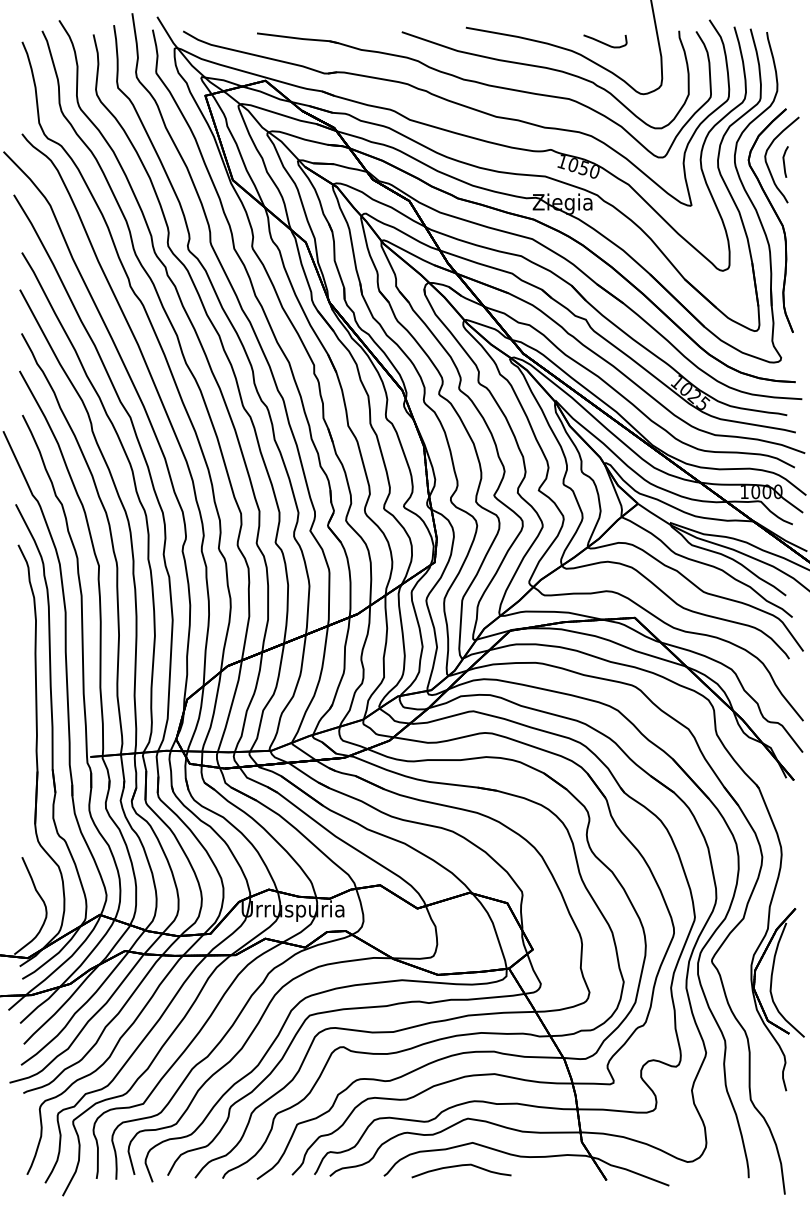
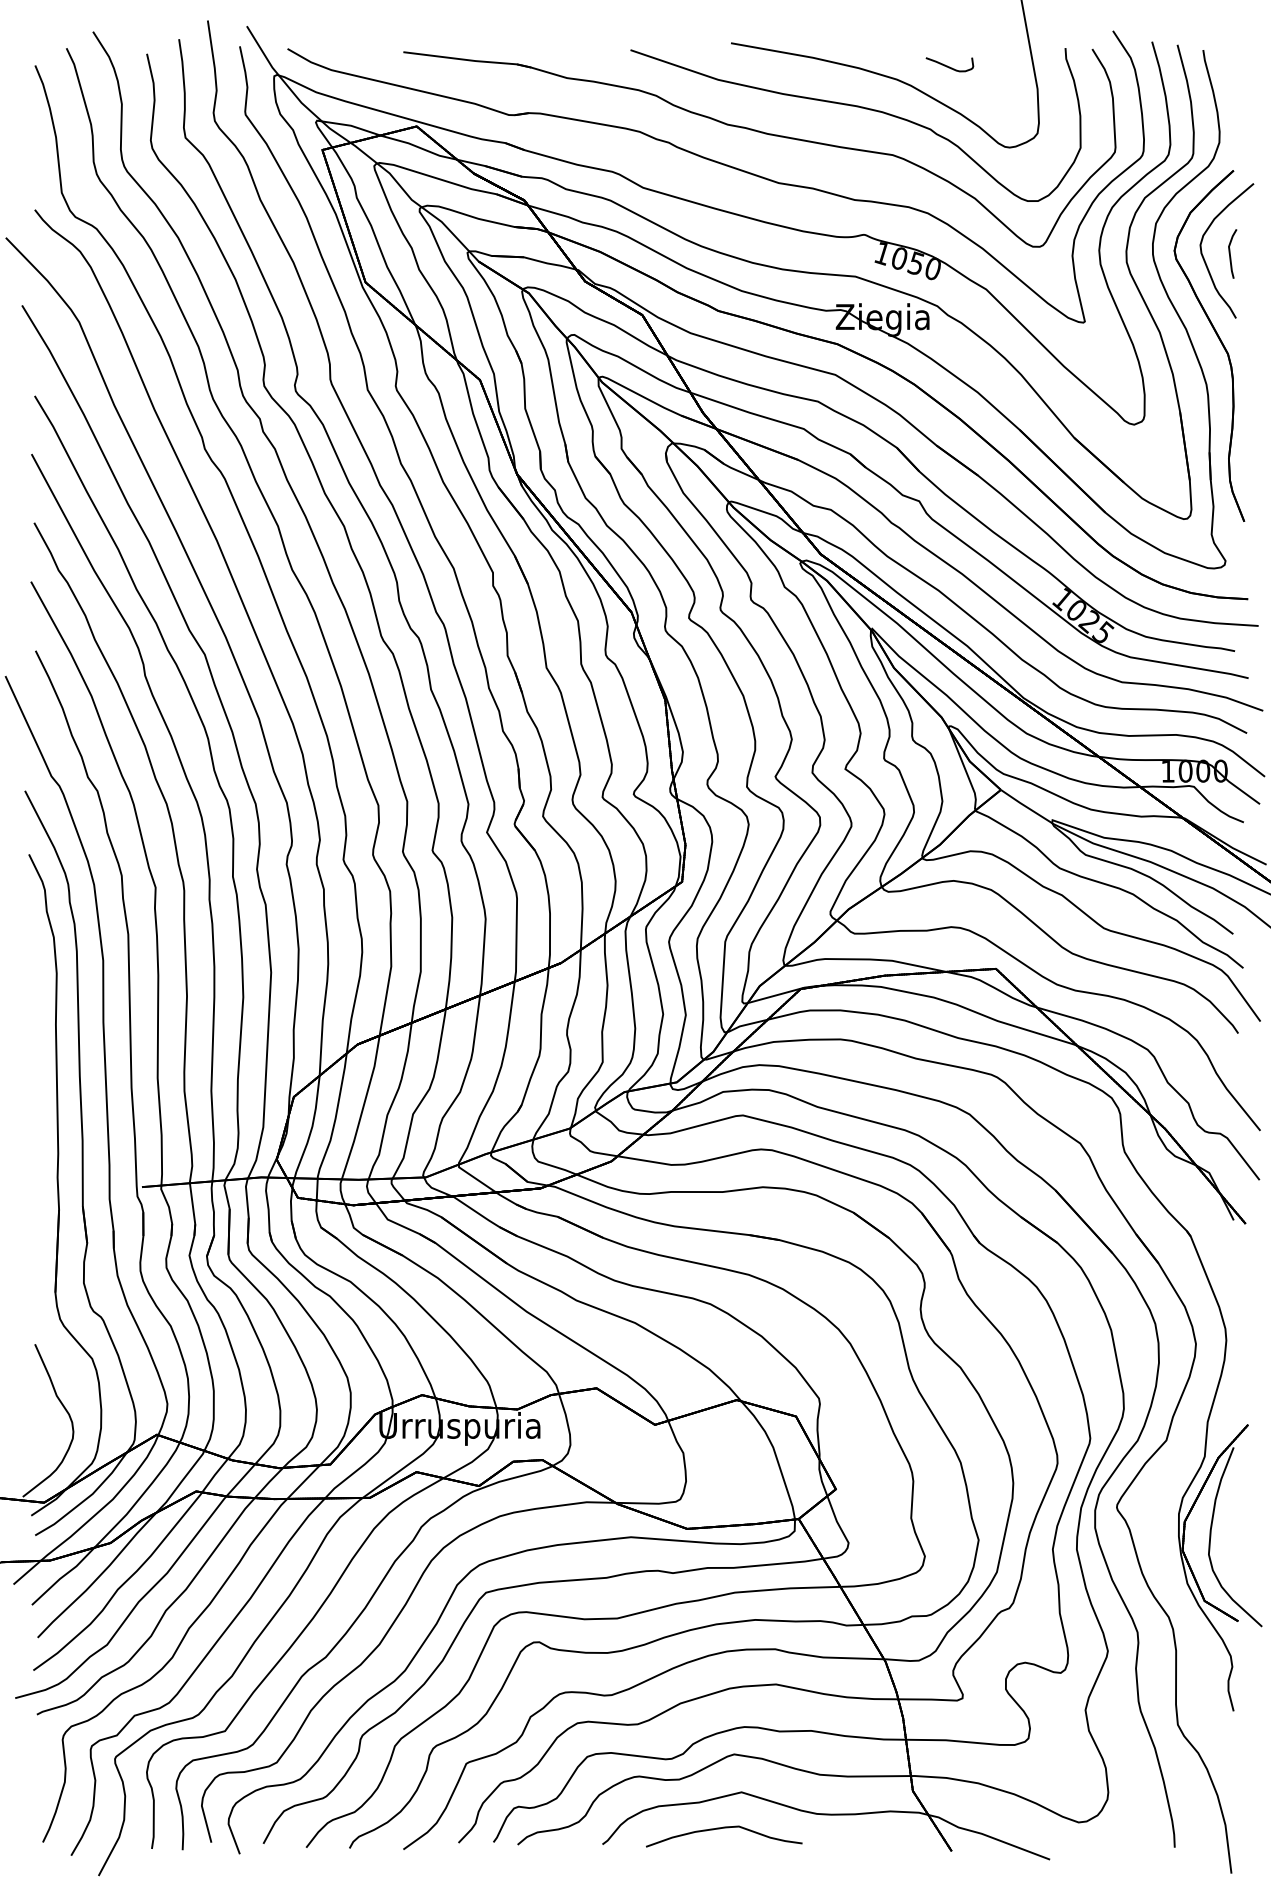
part: (605, 41) -> (949, 64), size x0.7

